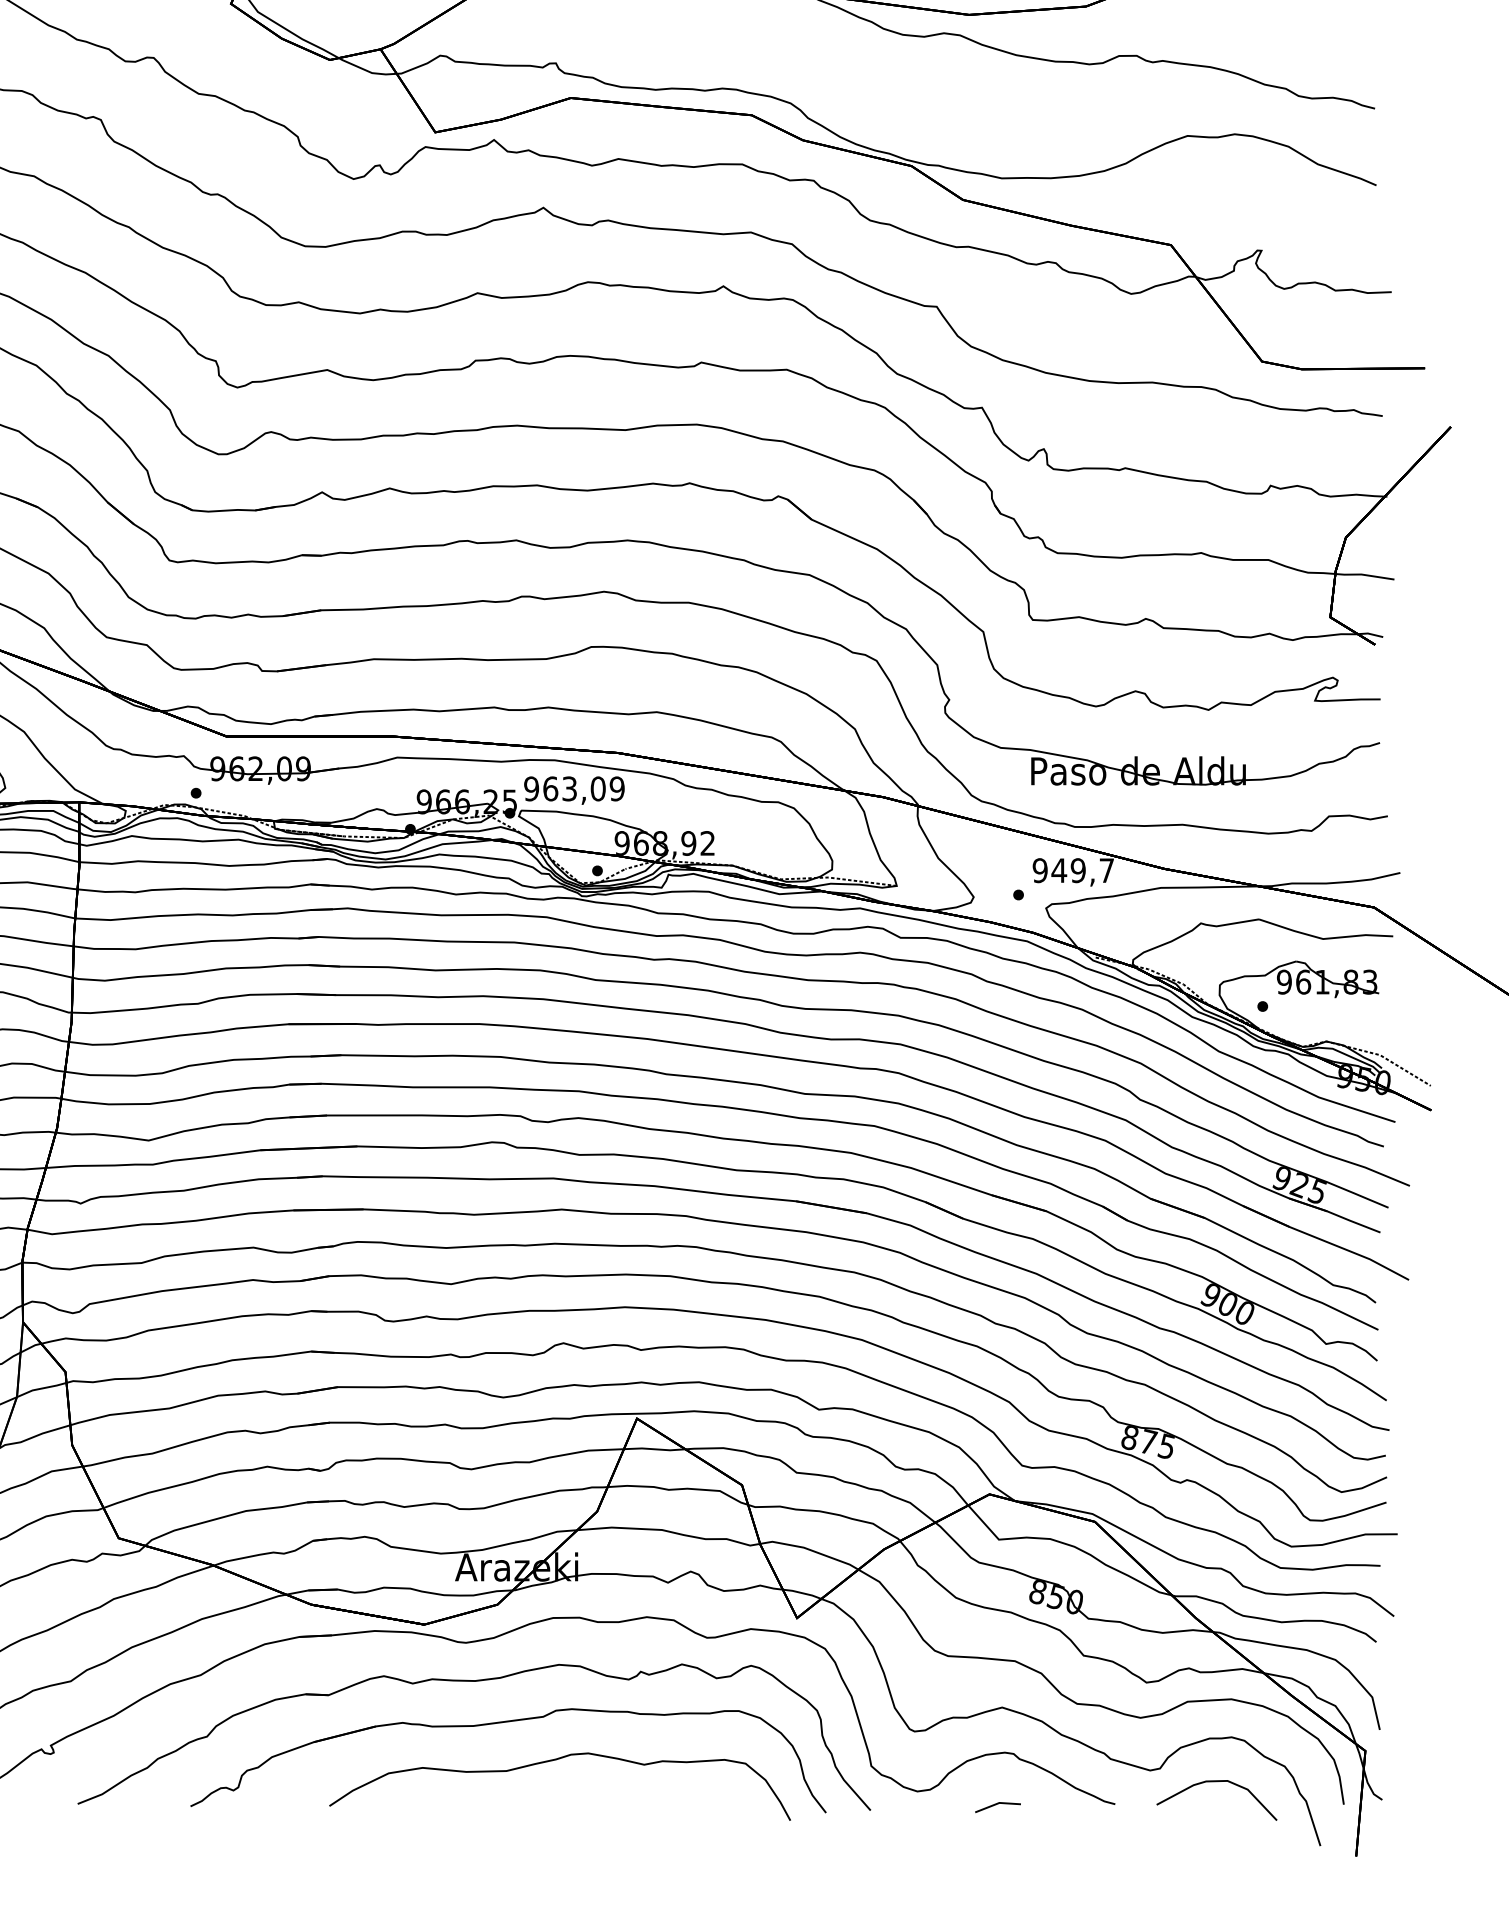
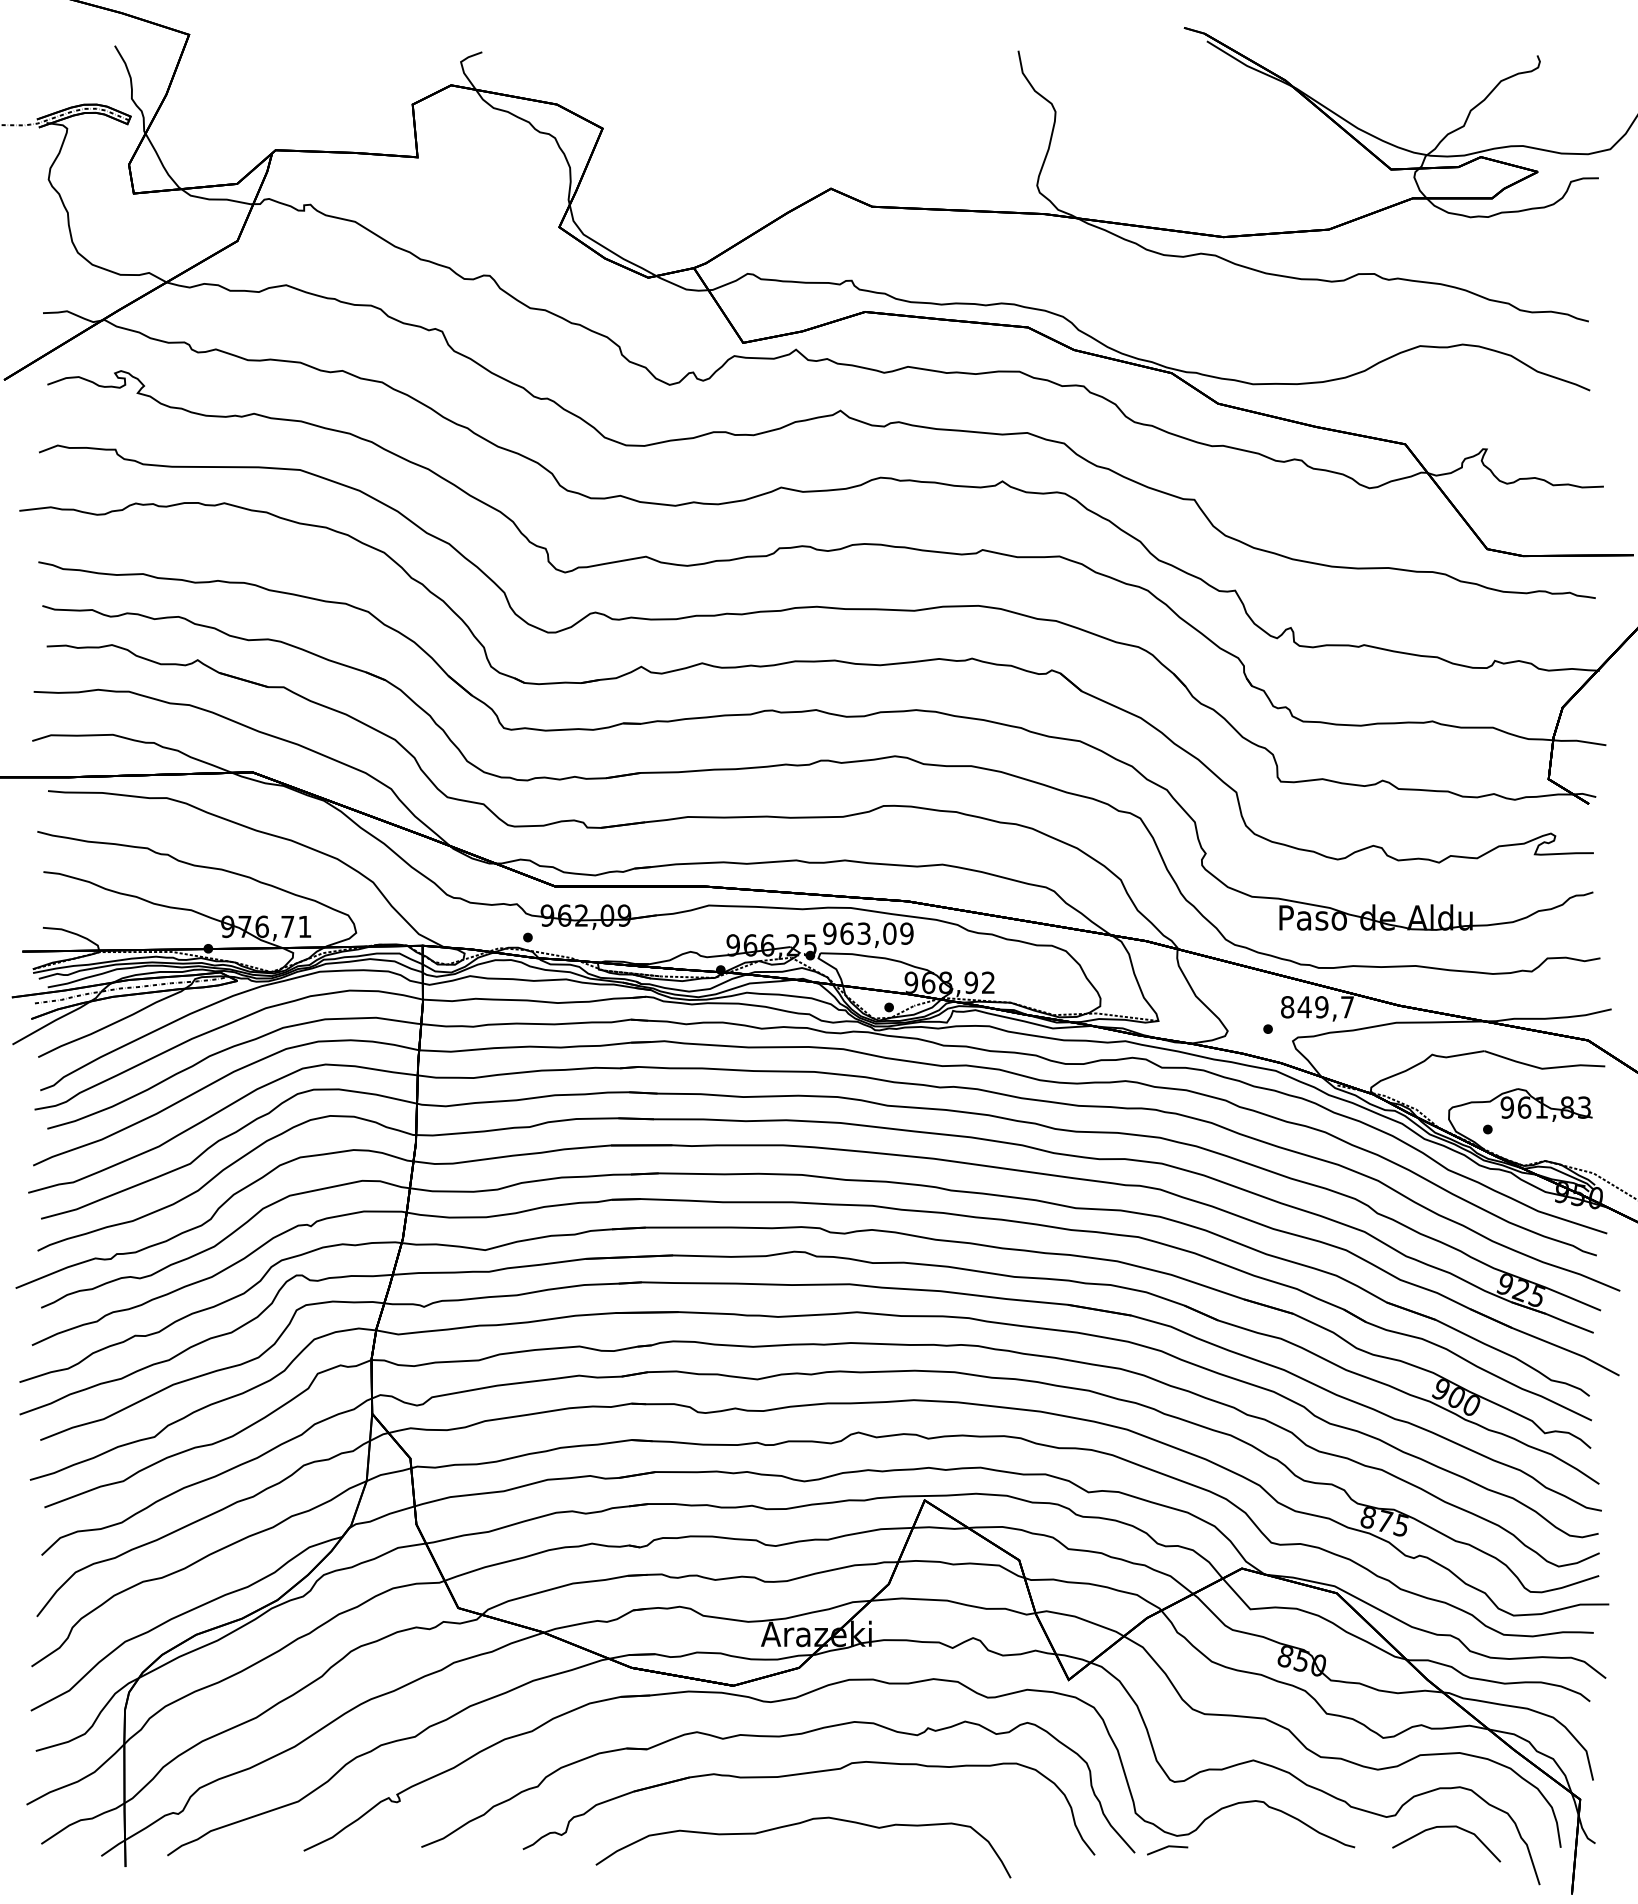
text: (1040, 870) -> (1287, 1007), 949,7 -> 849,7
curve: (555, 1760) -> (799, 1824), moved
line: (996, 1805) -> (1166, 1848), moved

